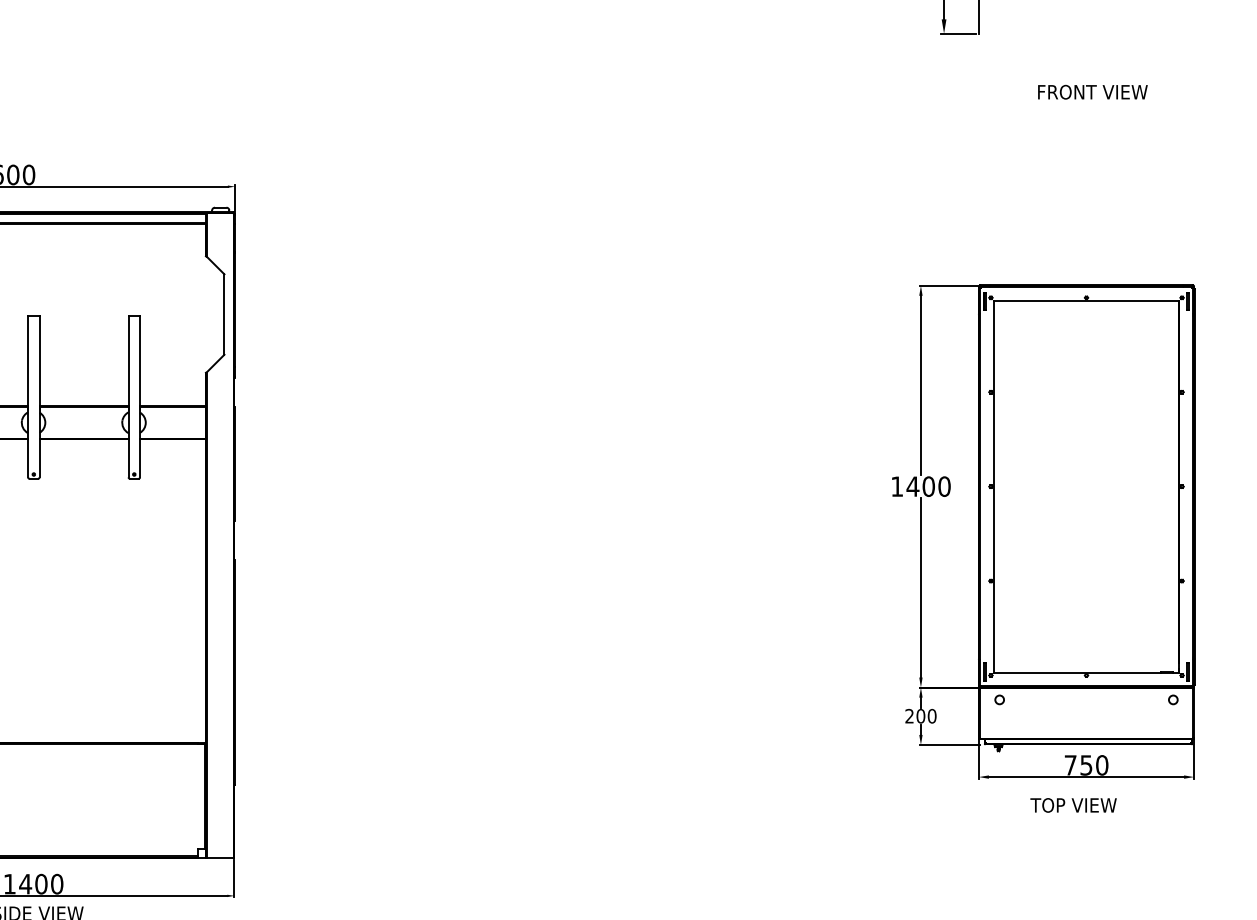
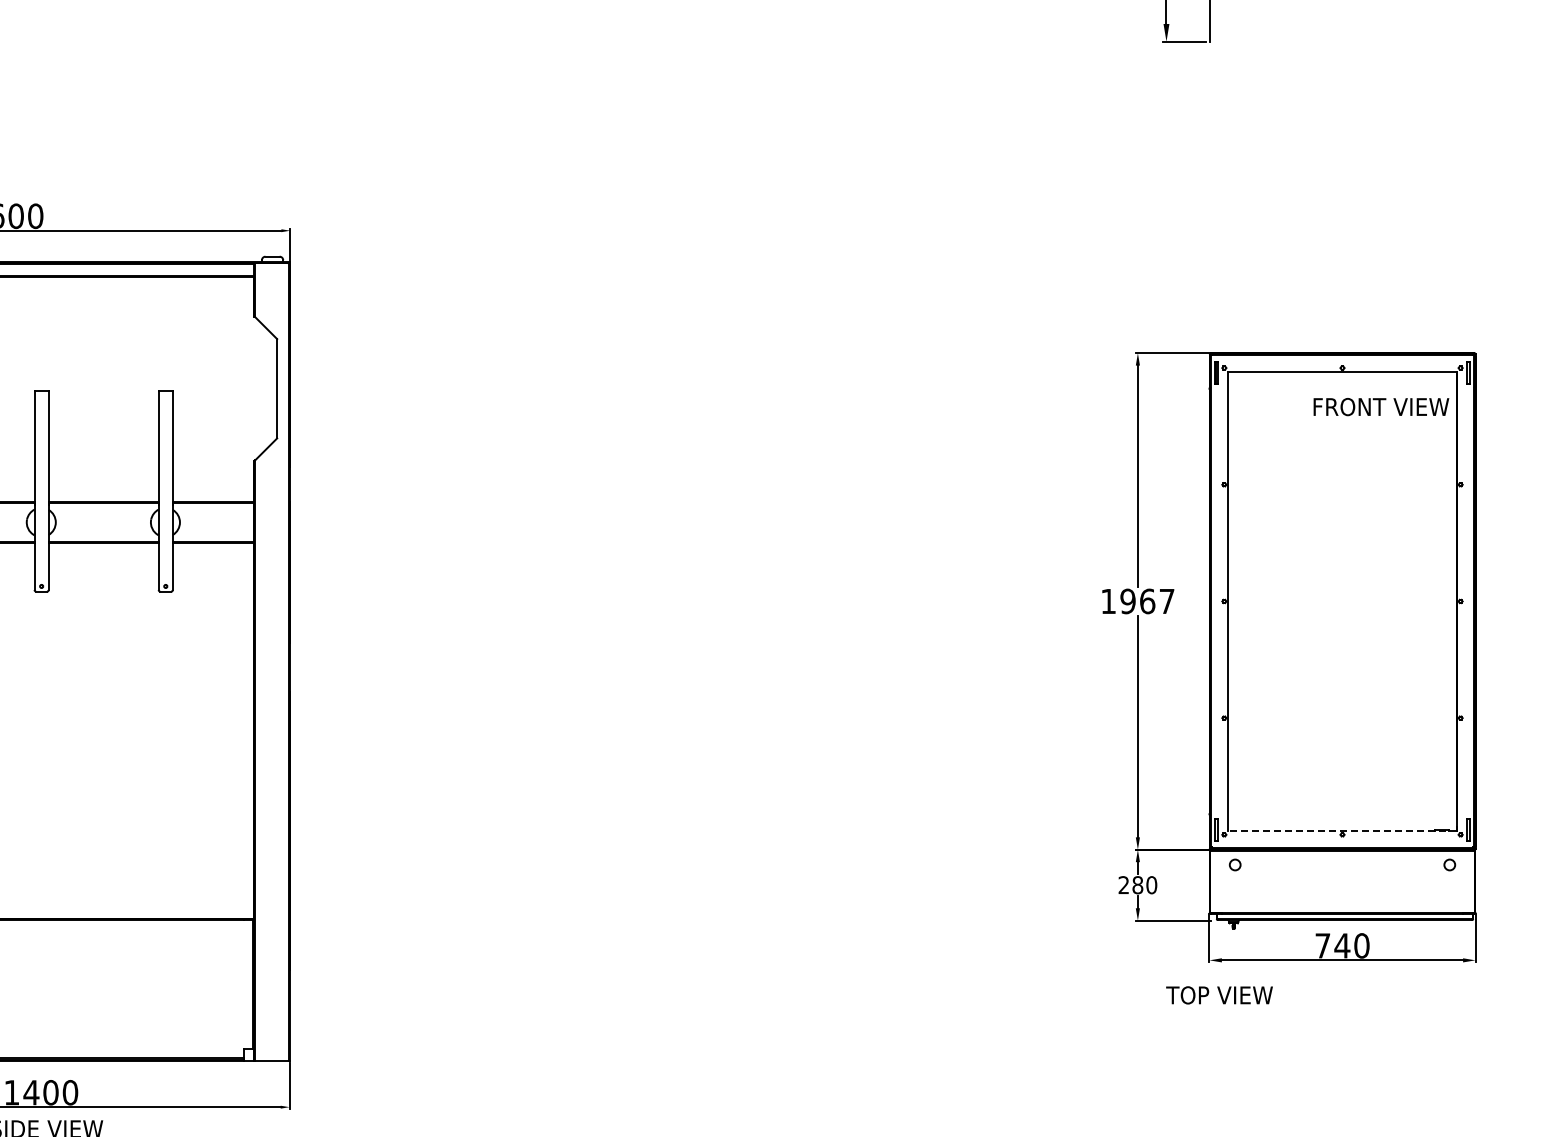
text: (1092, 92) -> (1381, 407), moved
text: (928, 486) -> (1147, 601), 1400 -> 1967
line: (1086, 672) -> (1342, 831), solid -> dashed
text: (920, 716) -> (1137, 885), 200 -> 280
text: (1086, 765) -> (1342, 945), 750 -> 740
text: (1073, 805) -> (1219, 995), moved

